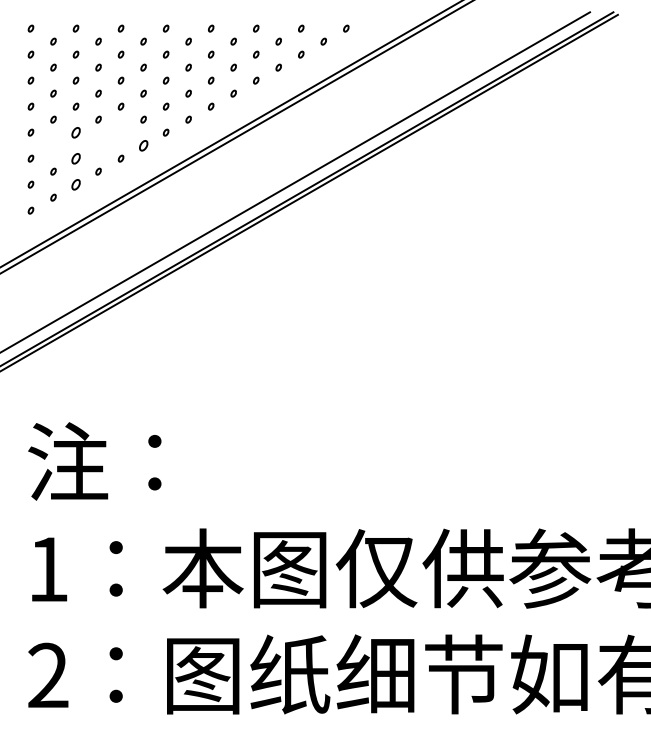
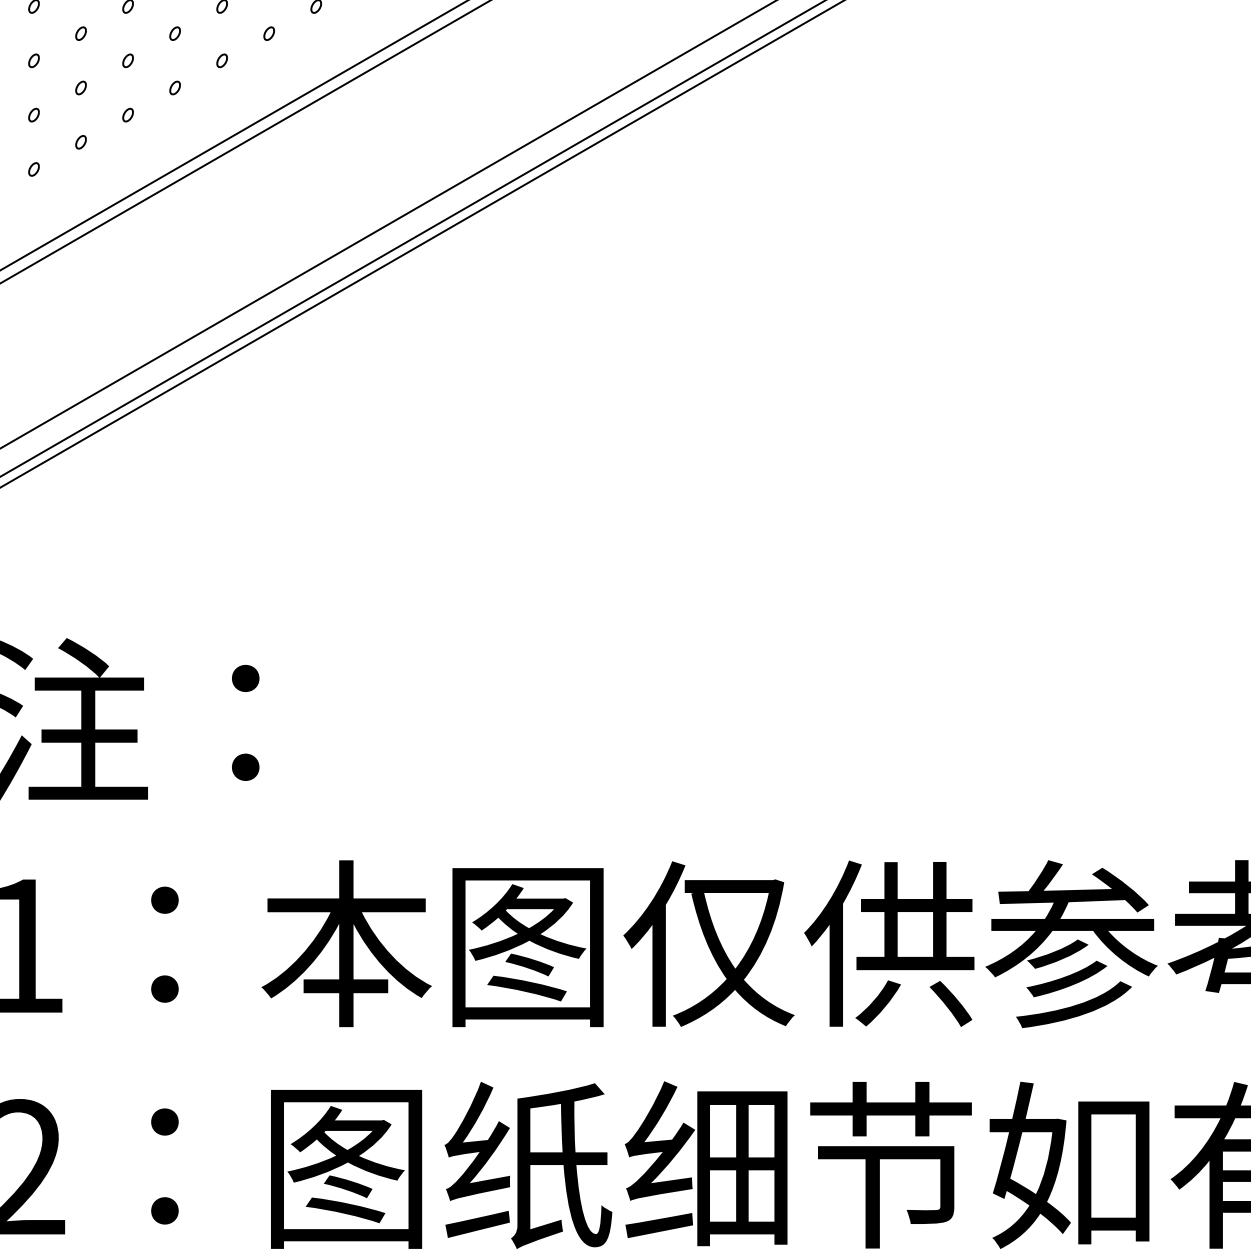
part: (75, 132) -> (79, 33), size x0.62
part: (120, 132) -> (173, 33), added
part: (53, 145) -> (33, 60), added
part: (98, 145) -> (127, 60), added
part: (143, 145) -> (221, 60), size x0.62
part: (75, 158) -> (79, 87), size x0.62
part: (75, 184) -> (79, 141), size x0.62

